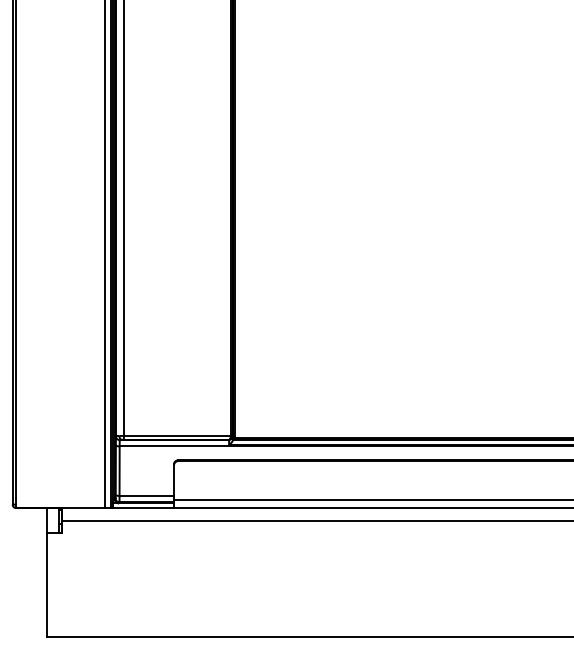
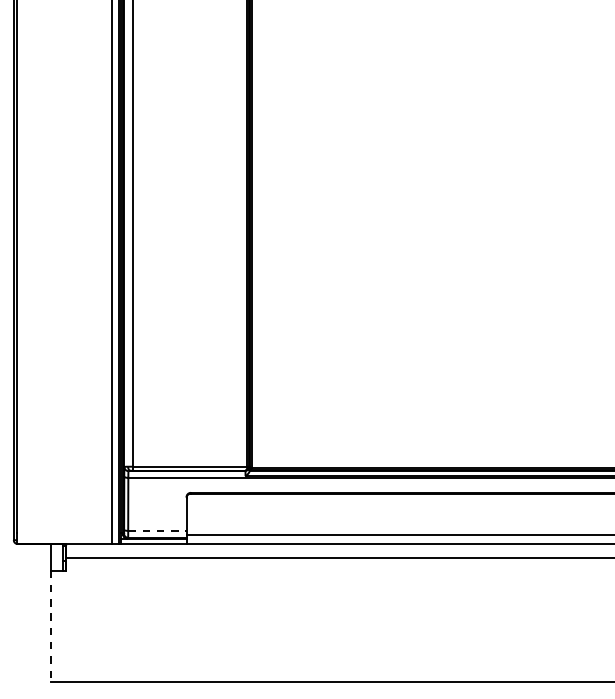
line: (147, 495) -> (158, 530), solid -> dashed
line: (47, 585) -> (51, 626), solid -> dashed

